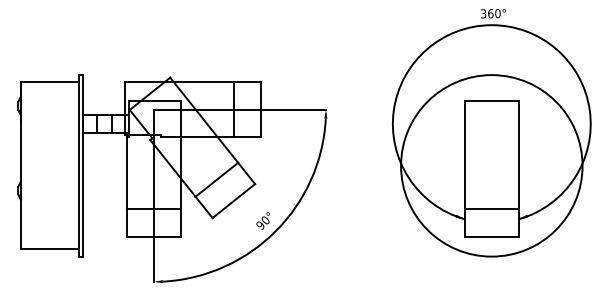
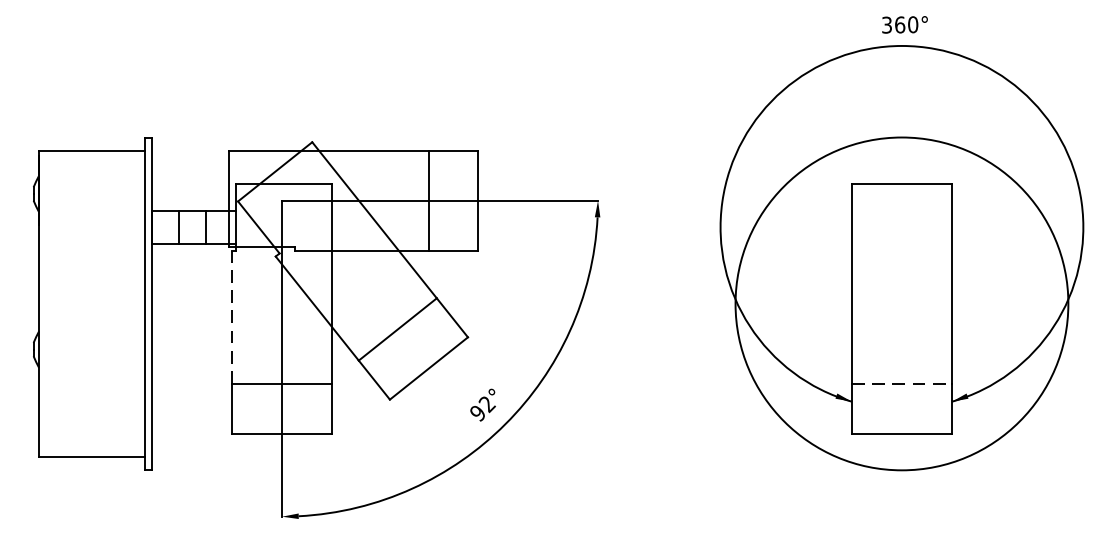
line: (126, 172) -> (232, 316), solid -> dashed
line: (492, 209) -> (903, 383), solid -> dashed
text: (265, 221) -> (486, 405), 90° -> 92°

